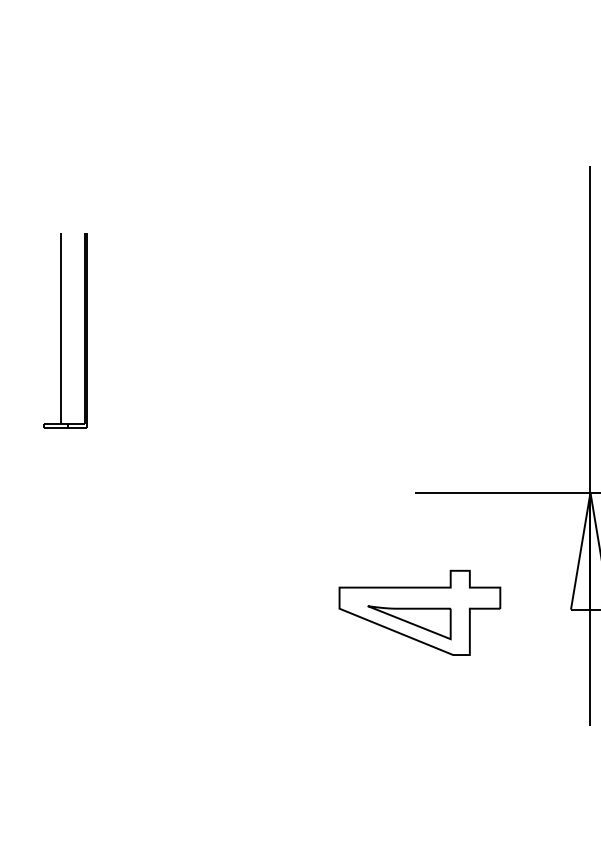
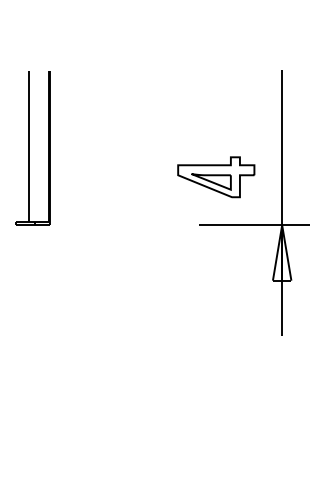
part: (64, 330) -> (32, 148), size x1.67
part: (420, 613) -> (216, 177), moved

